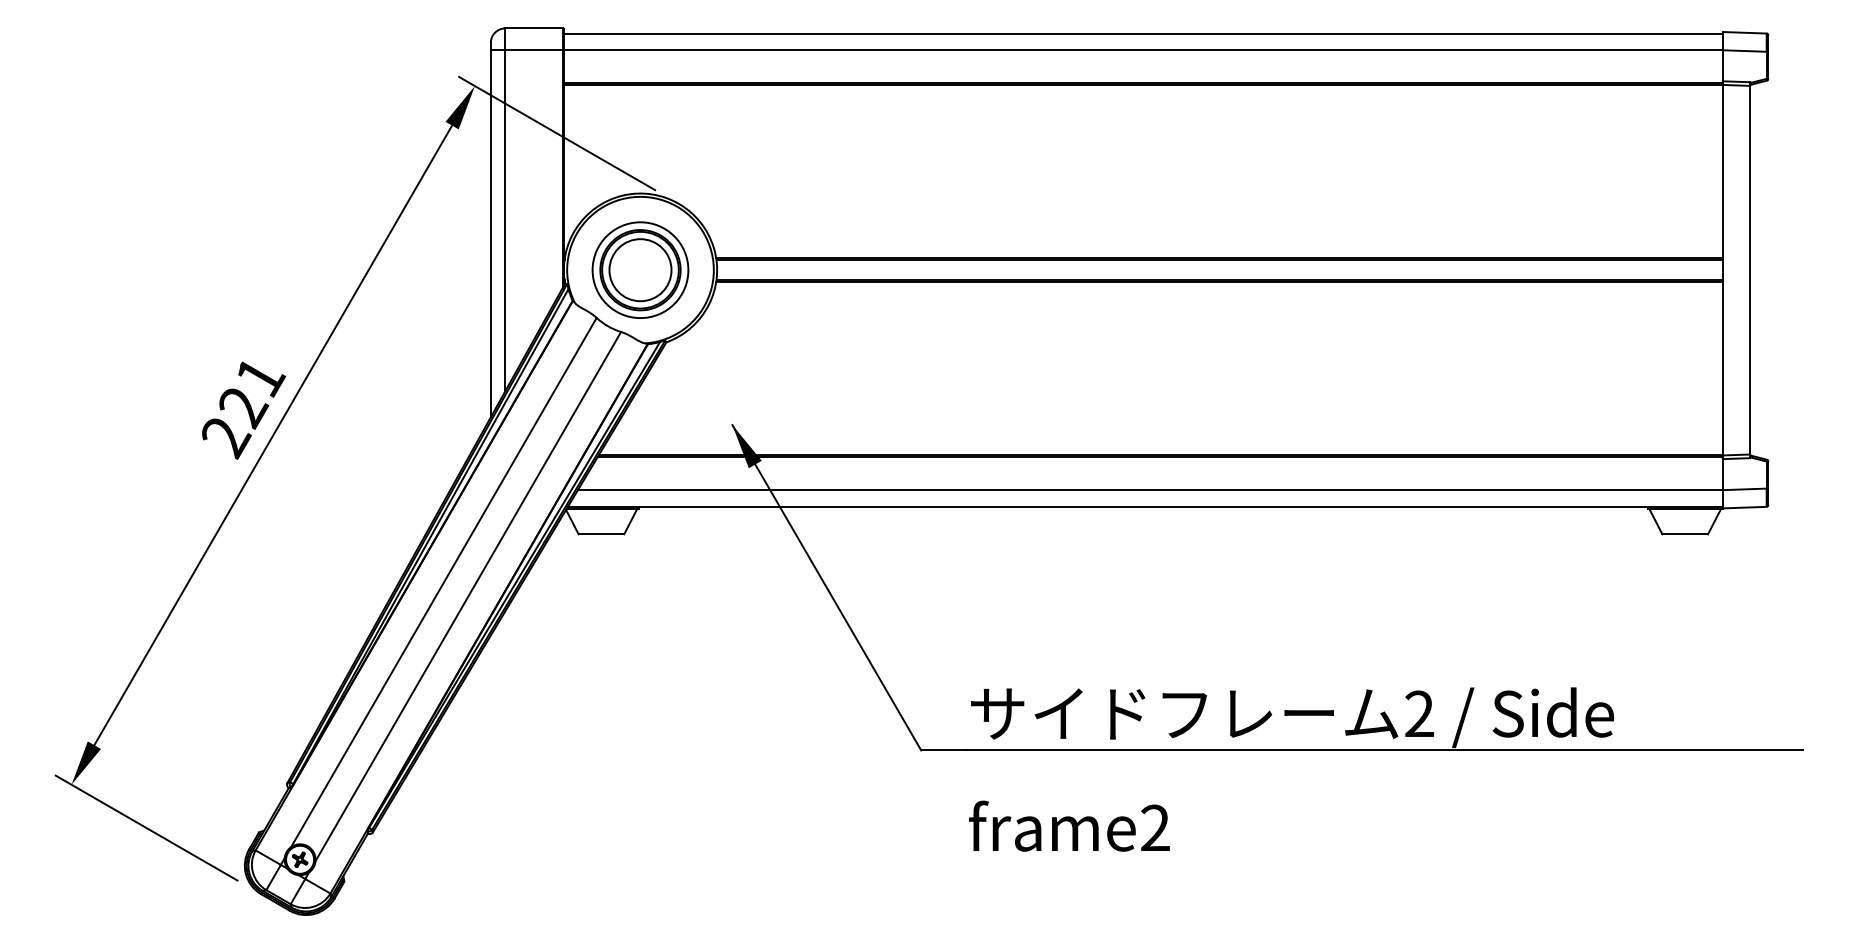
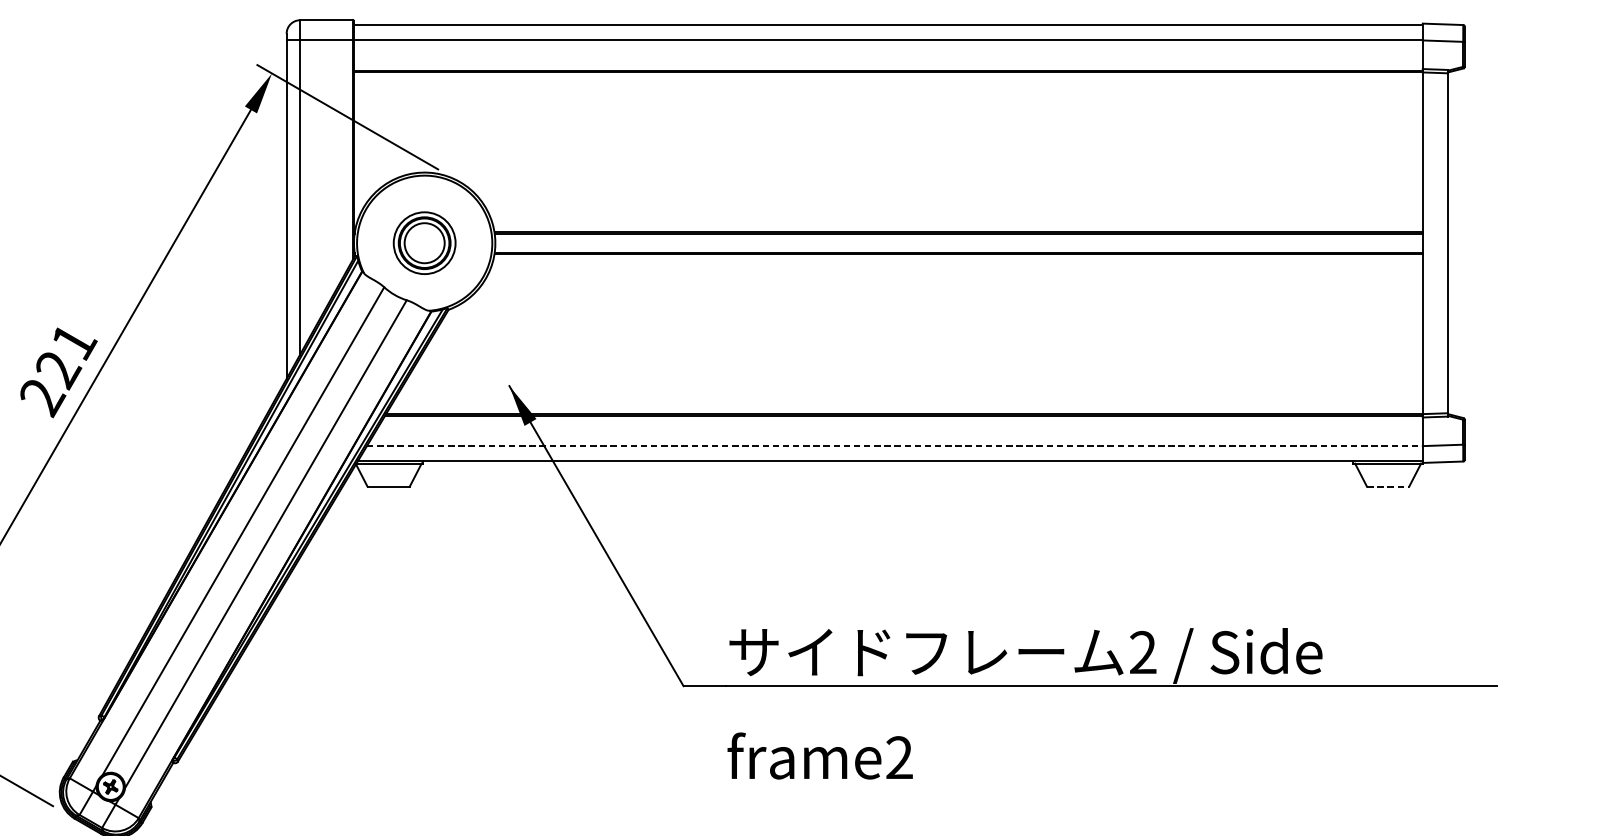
part: (640, 269) -> (424, 242), size x0.7
line: (1150, 490) -> (895, 446), solid -> dashed
line: (1685, 534) -> (1388, 487), solid -> dashed

